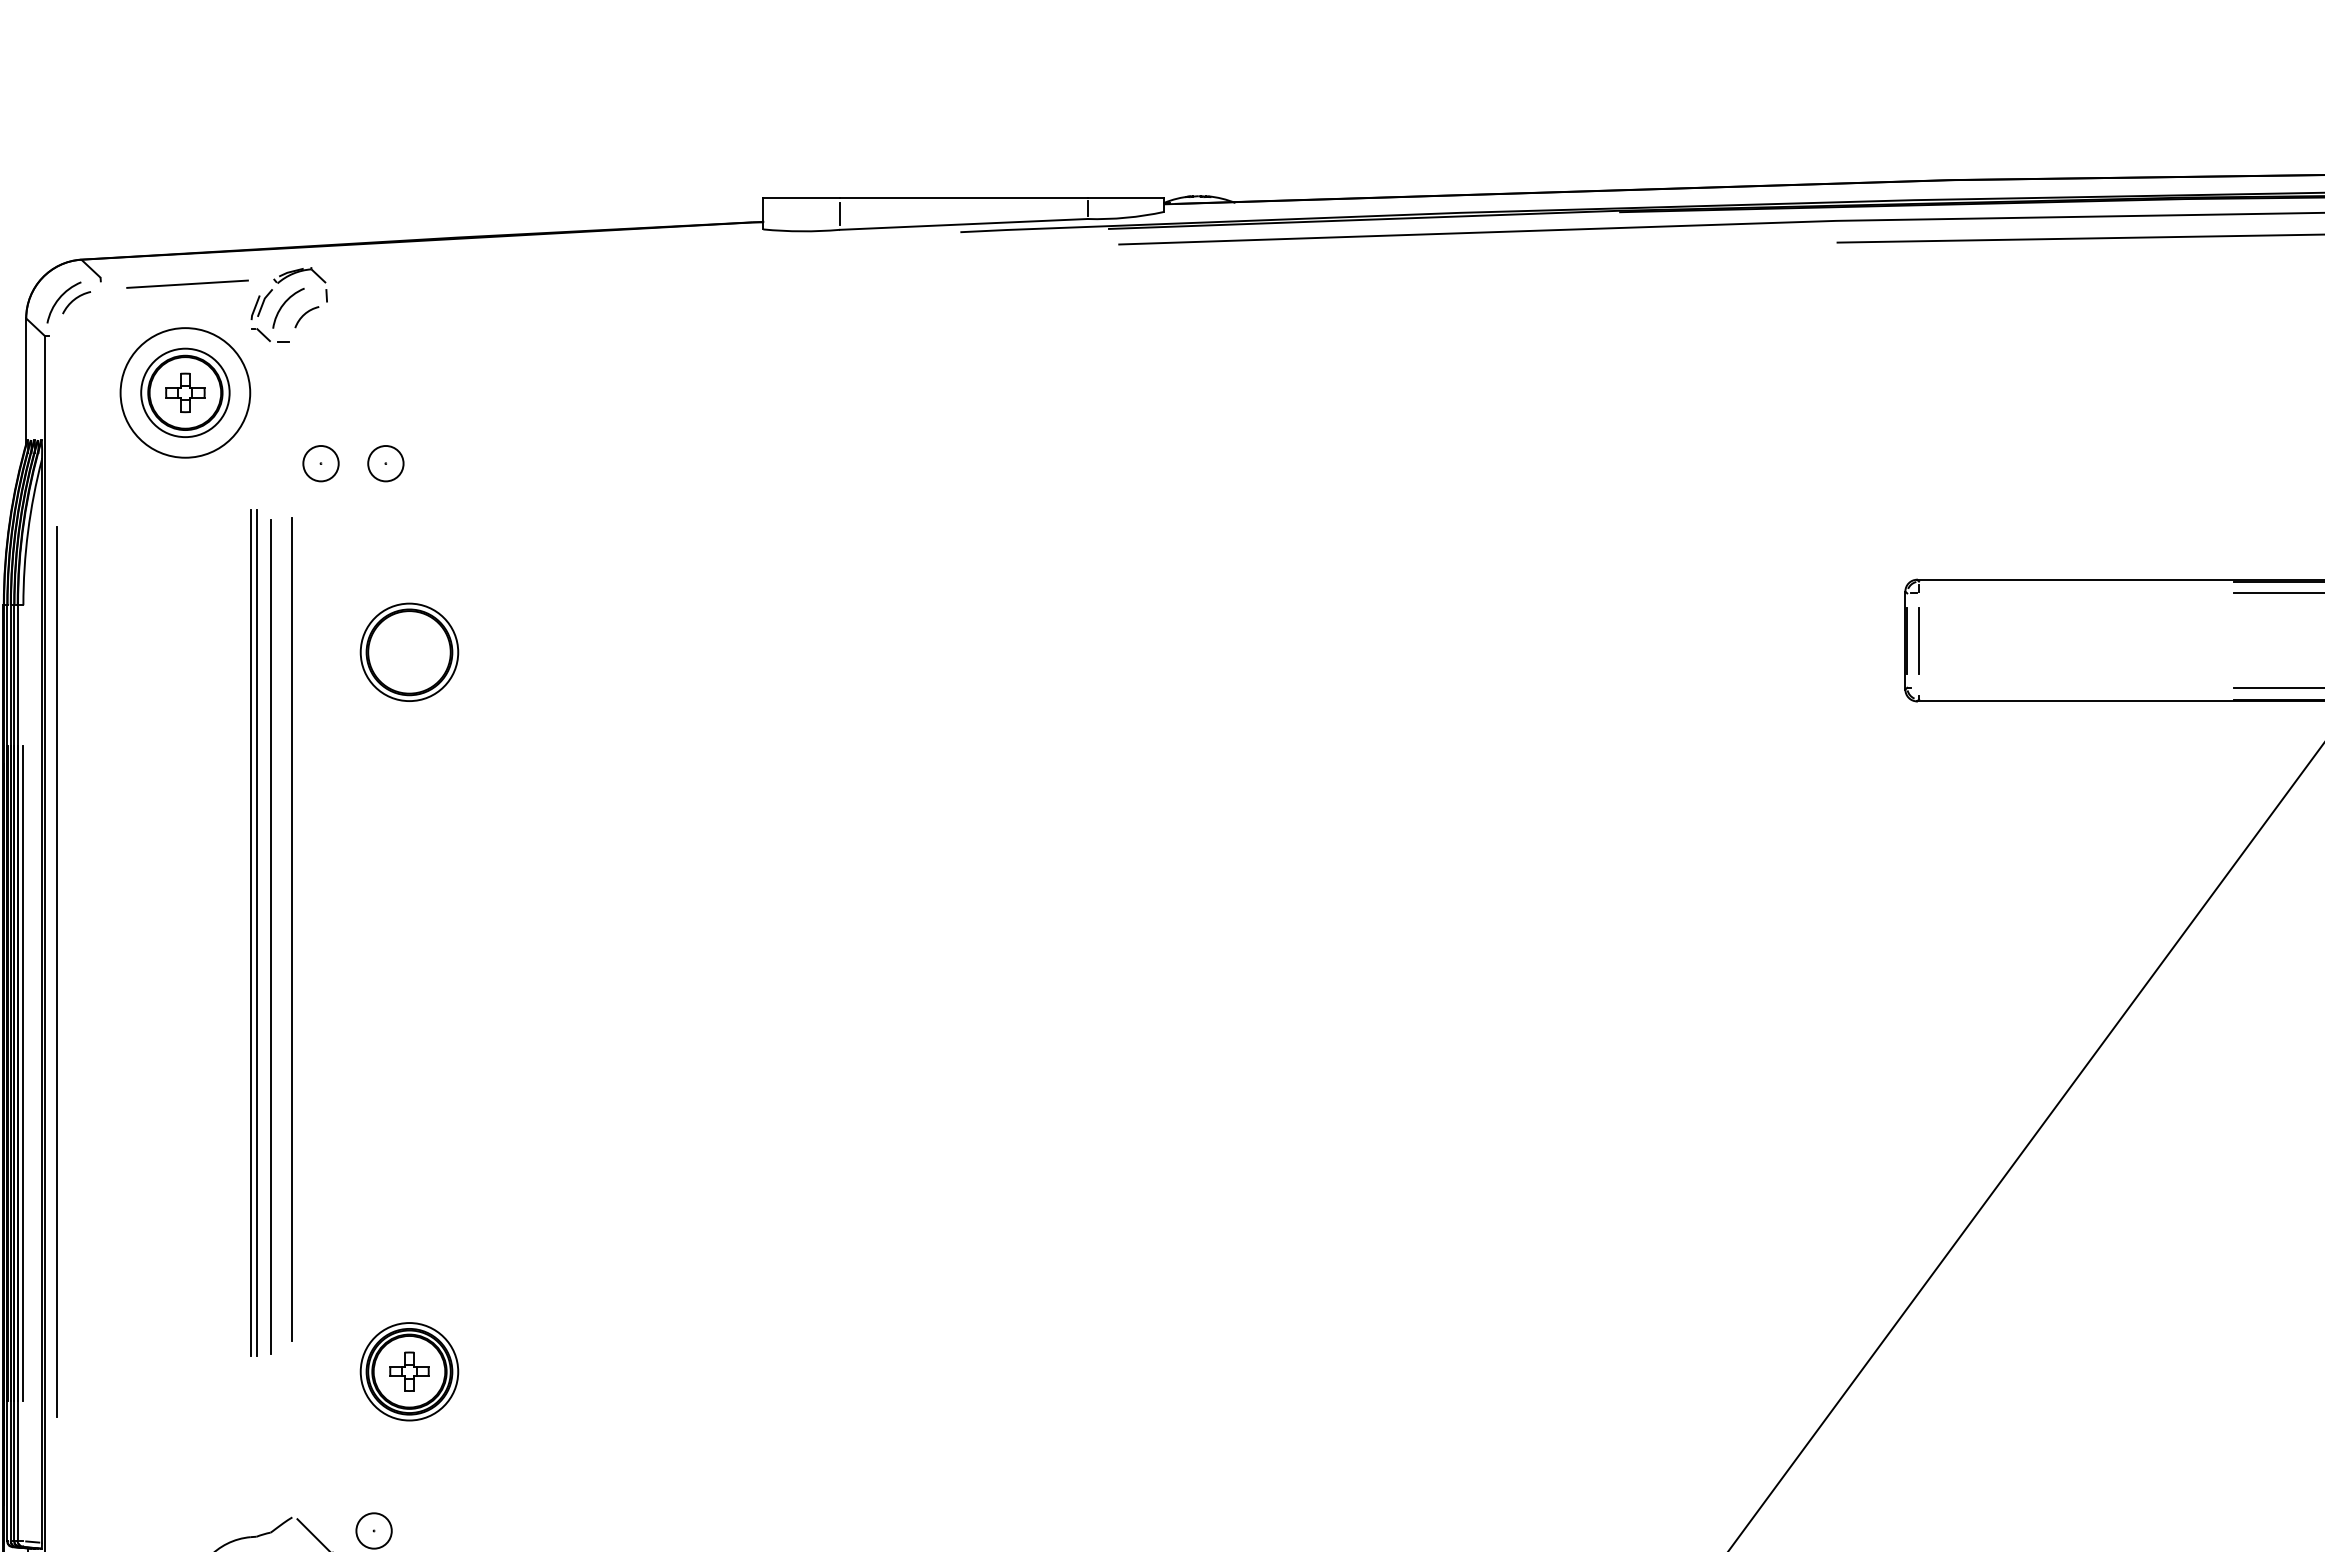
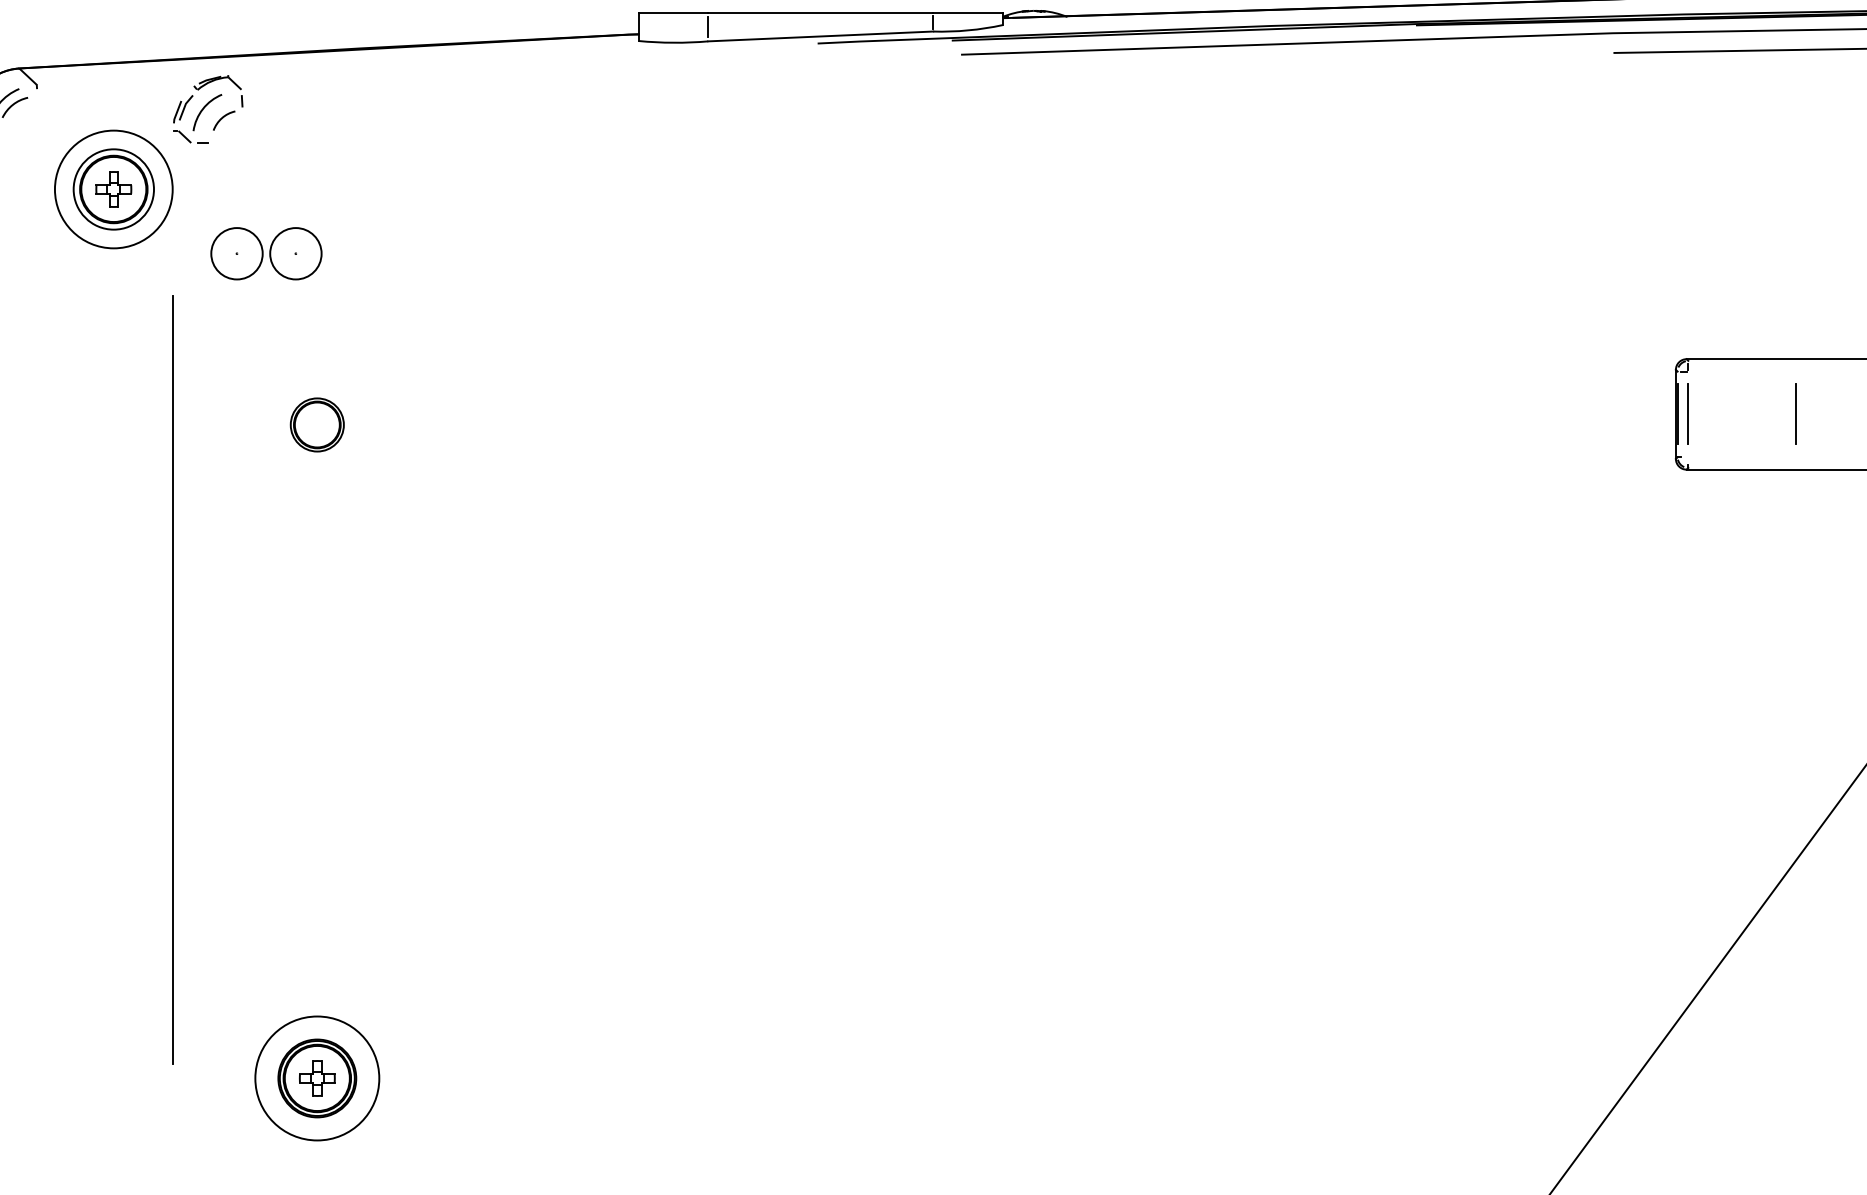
line: (187, 283) -> (115, 90), removed
circle: (320, 463) -> (236, 253), size x1.6
circle: (385, 463) -> (295, 253), size x1.6
line: (2037, 640) -> (1795, 414), added
part: (409, 651) -> (317, 424), size x0.6
line: (292, 929) -> (211, 676), removed
line: (256, 932) -> (178, 679), removed
line: (270, 937) -> (191, 684), removed
circle: (409, 1371) -> (317, 1078), size x1.4

